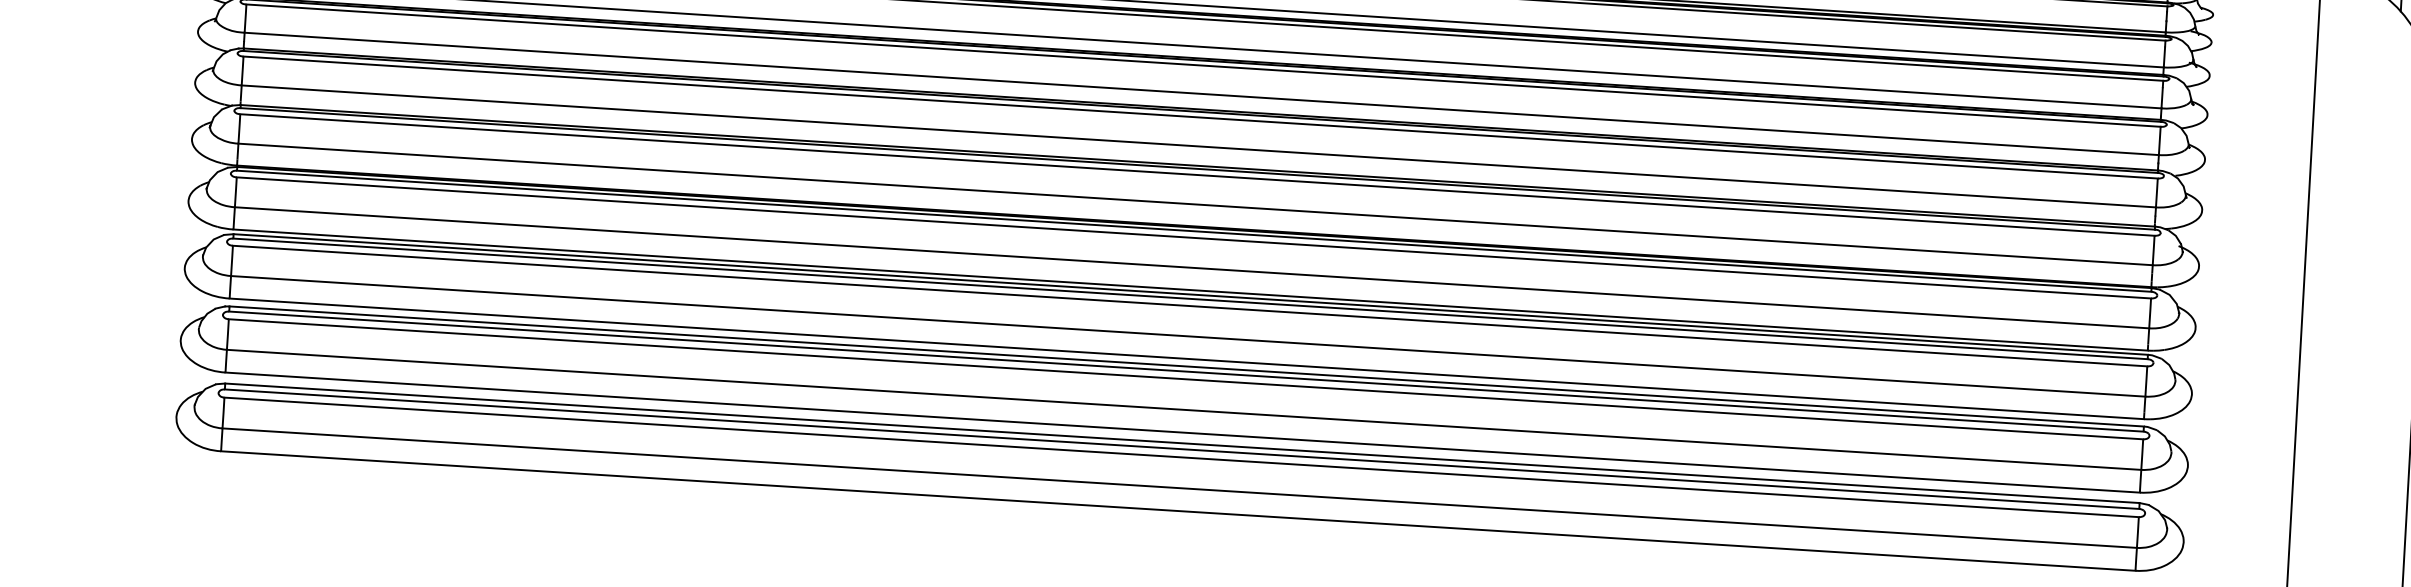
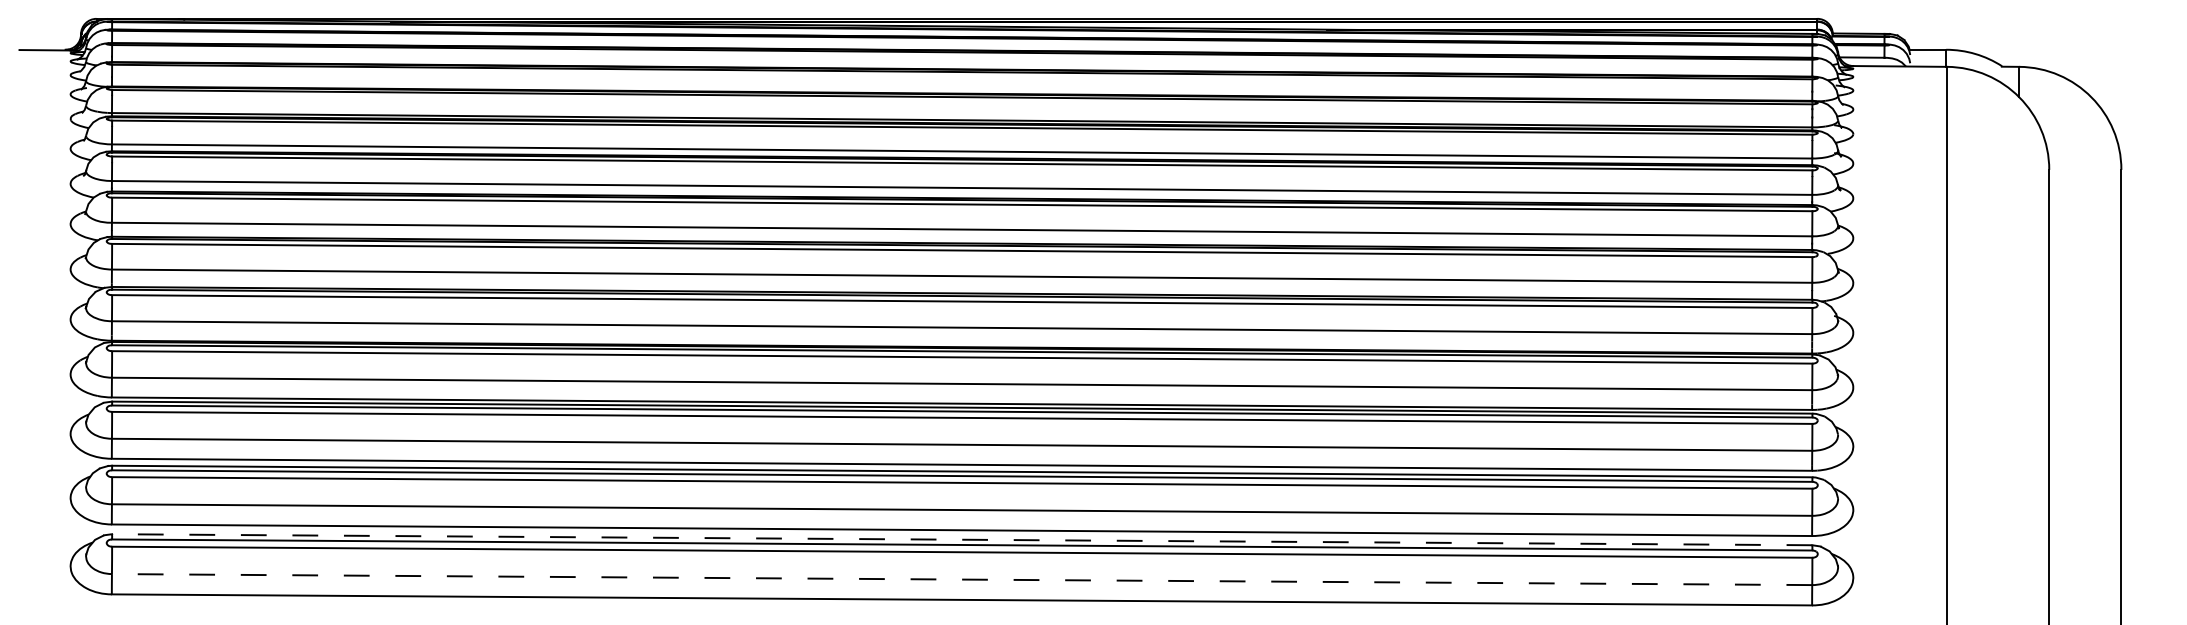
line: (1181, 442) -> (961, 539), solid -> dashed
line: (1179, 488) -> (961, 579), solid -> dashed

